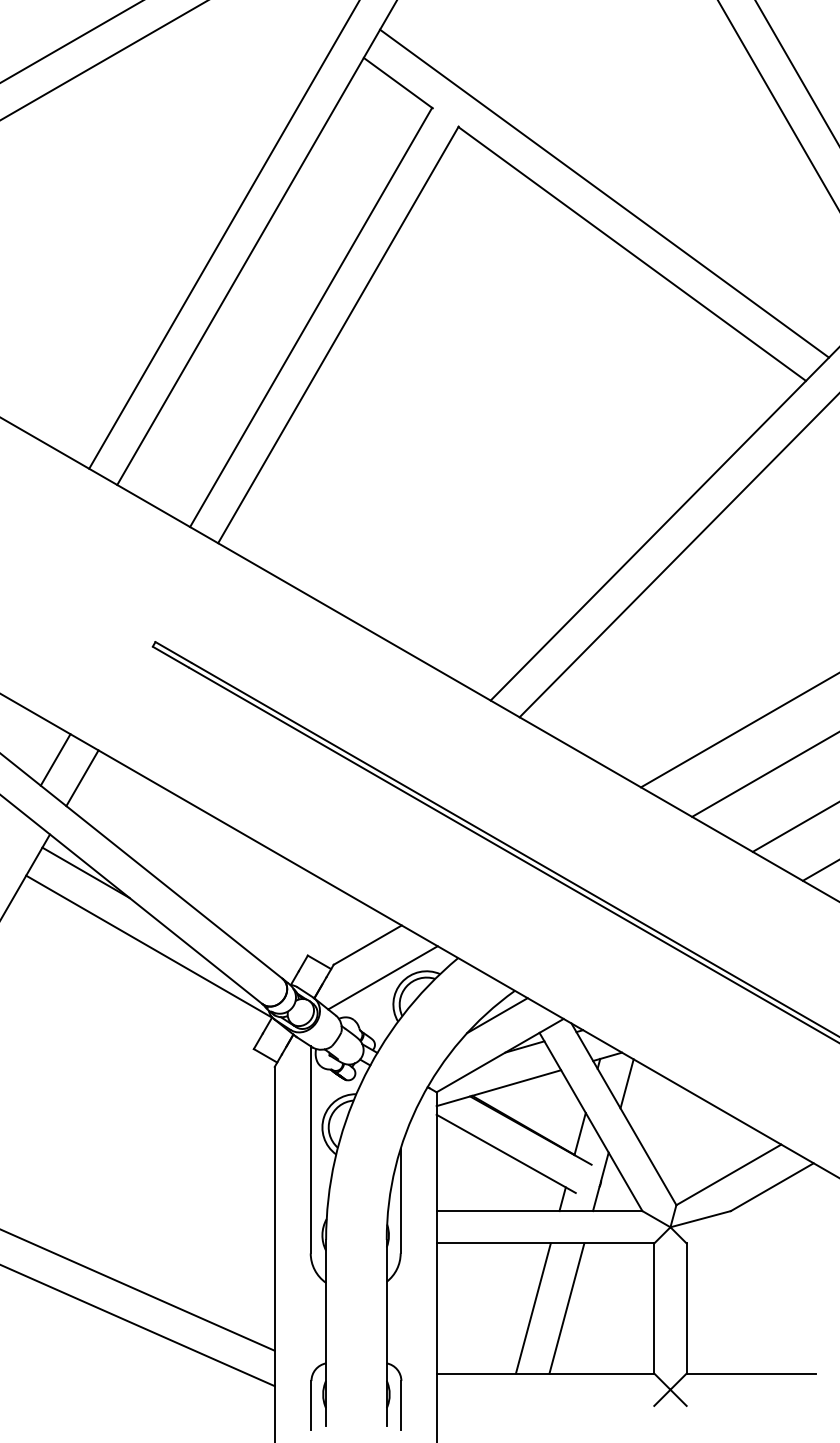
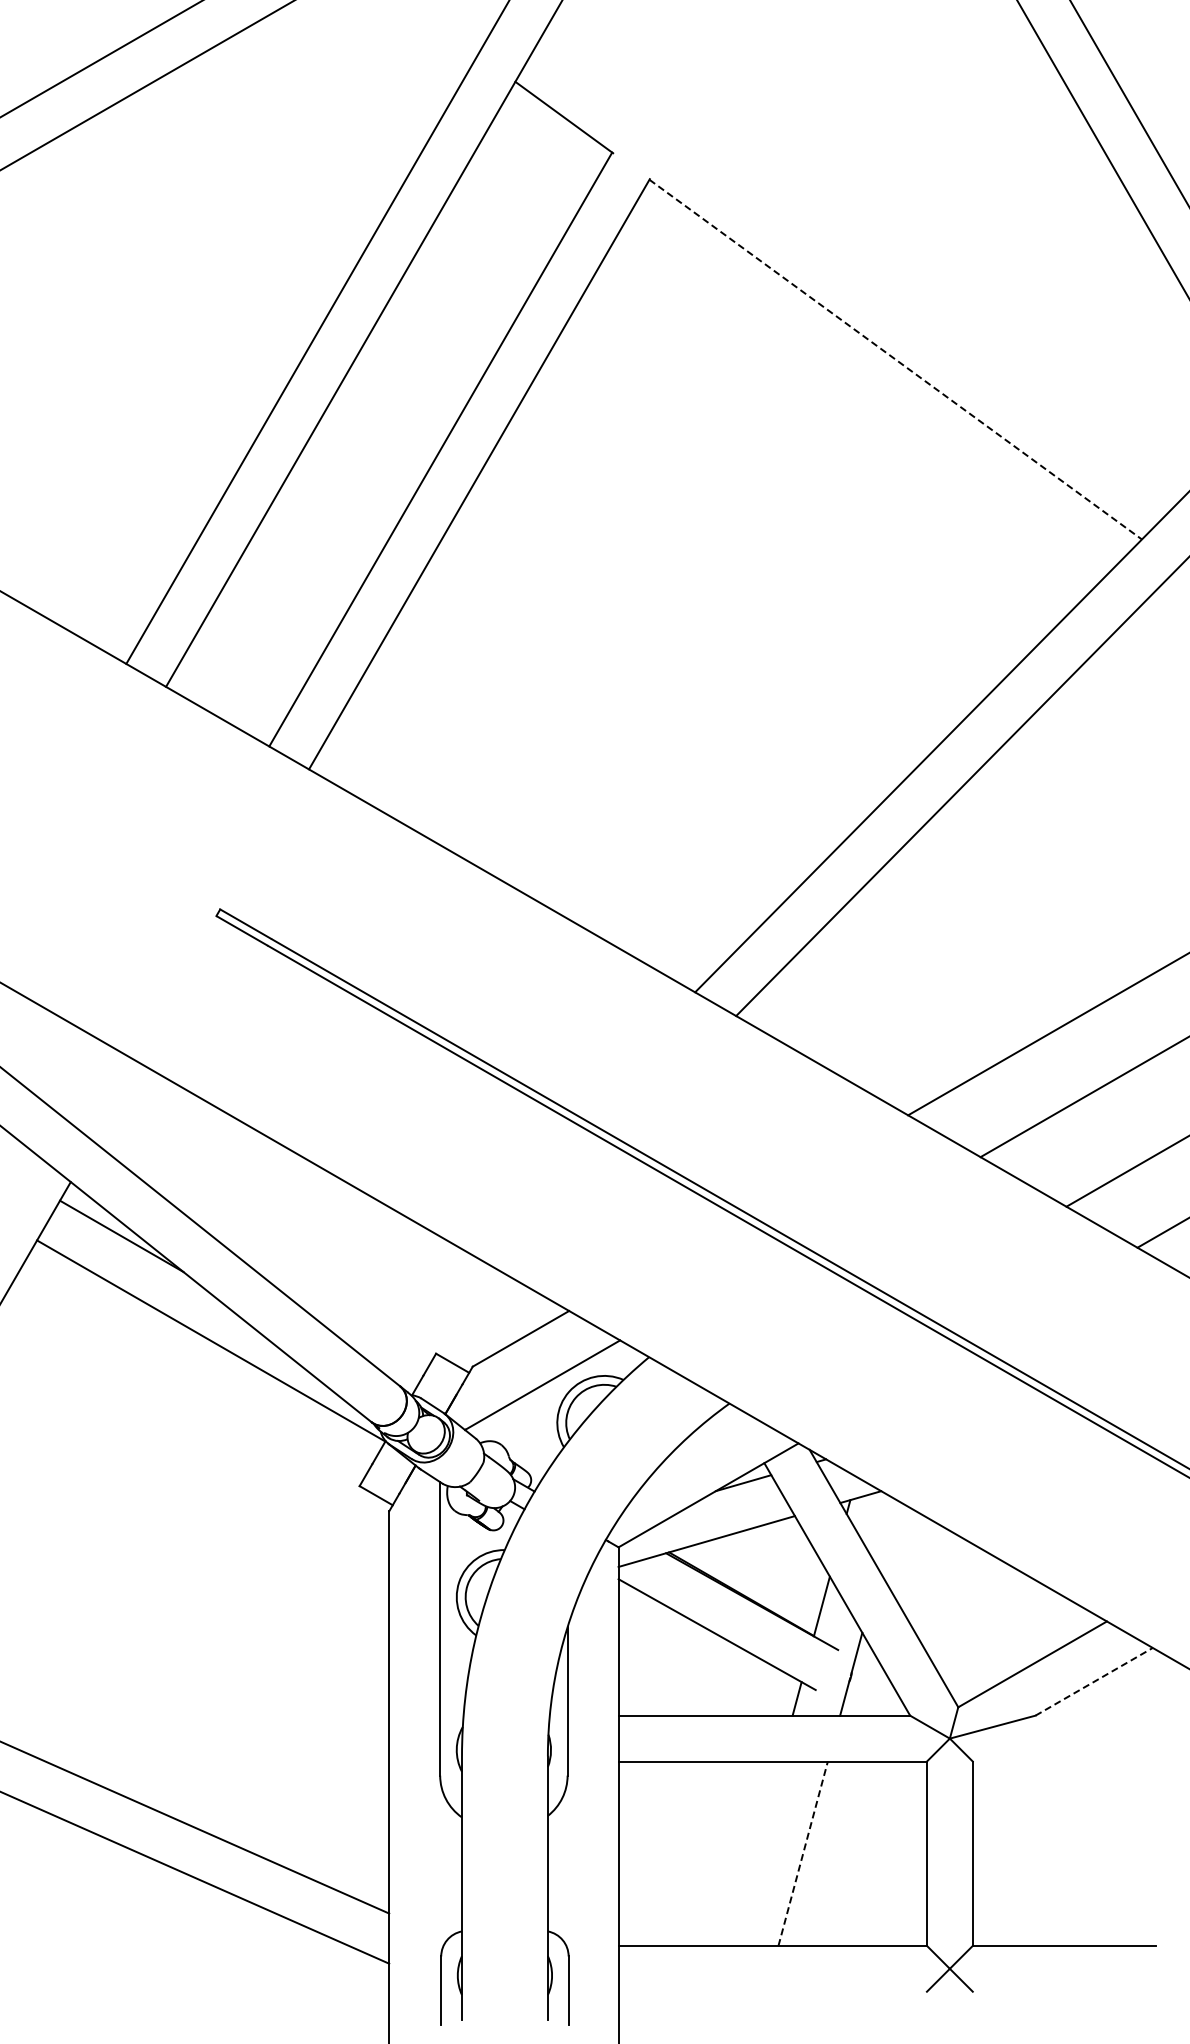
line: (604, 193) -> (856, 273), removed
line: (632, 253) -> (895, 359), solid -> dashed
line: (55, 759) -> (78, 1076), removed
line: (82, 777) -> (116, 1101), removed
line: (497, 1015) -> (704, 1438), removed
line: (627, 1083) -> (888, 1535), removed
line: (772, 1186) -> (1094, 1681), solid -> dashed
line: (533, 1308) -> (755, 1853), removed
line: (567, 1308) -> (803, 1853), solid -> dashed

